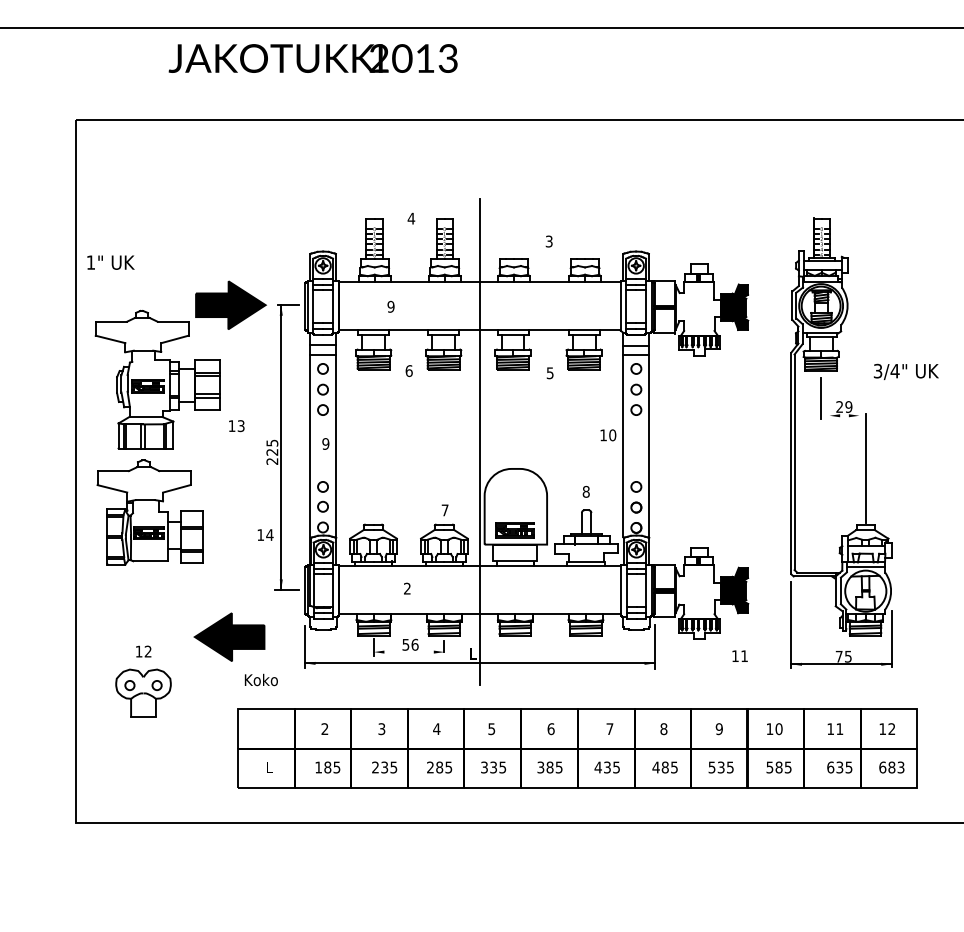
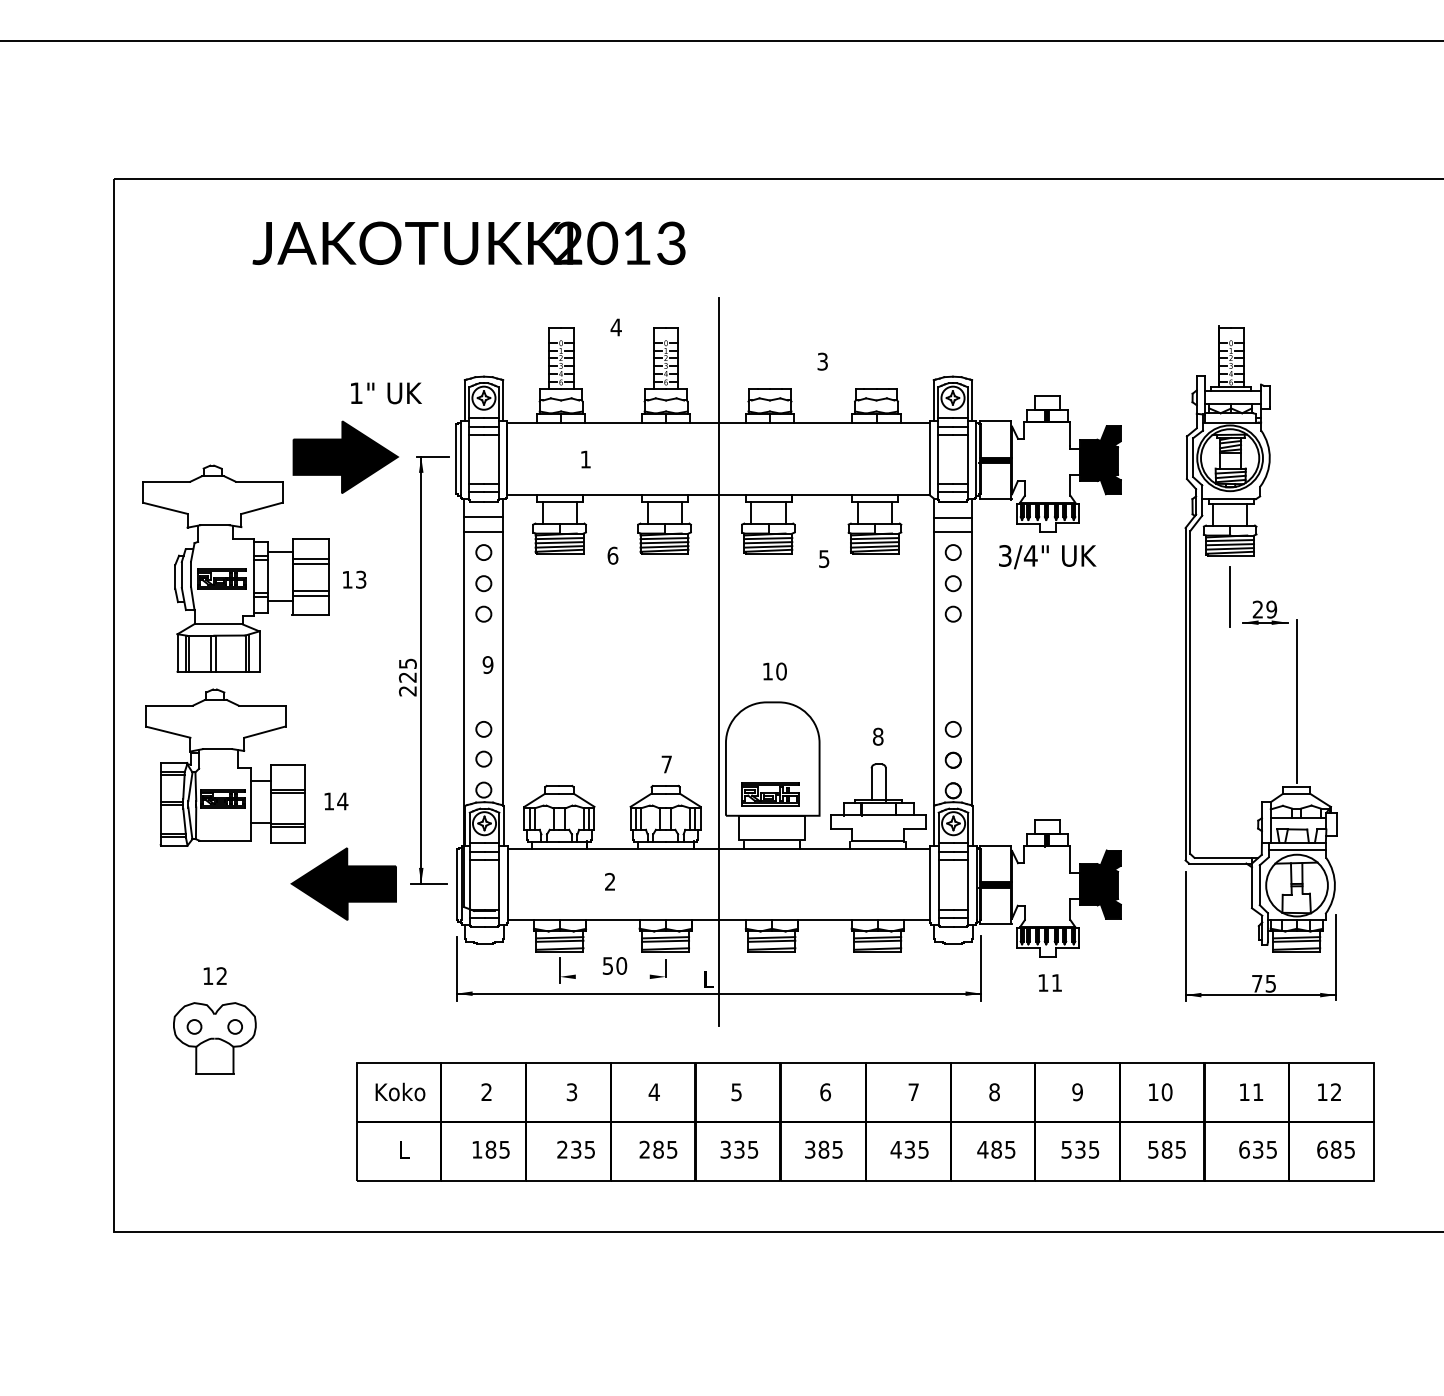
text: (312, 58) -> (468, 243), moved
text: (110, 262) -> (385, 393), moved
text: (390, 306) -> (584, 459), 9 -> 1
text: (905, 371) -> (1046, 556), moved
line: (844, 415) -> (1265, 622), added
text: (236, 426) -> (354, 580), moved
text: (608, 435) -> (775, 671), moved
text: (265, 534) -> (336, 800), moved
part: (229, 636) -> (343, 883), moved
text: (414, 644) -> (620, 965), 56 -> 50
text: (739, 655) -> (1049, 981), moved
text: (260, 679) -> (399, 1091), moved
text: (901, 766) -> (1350, 1148), 683 -> 685

